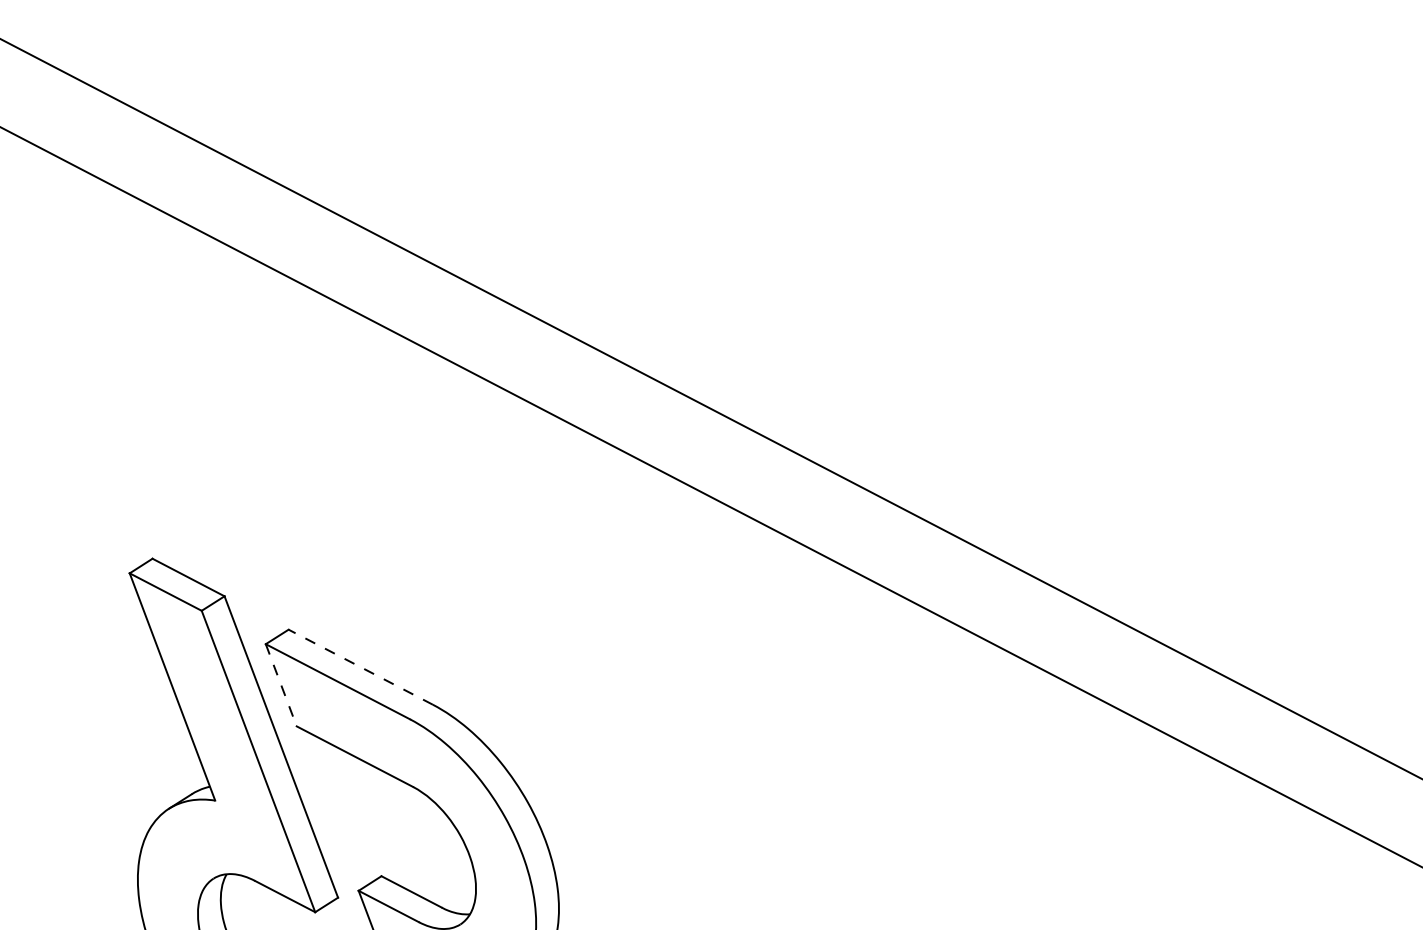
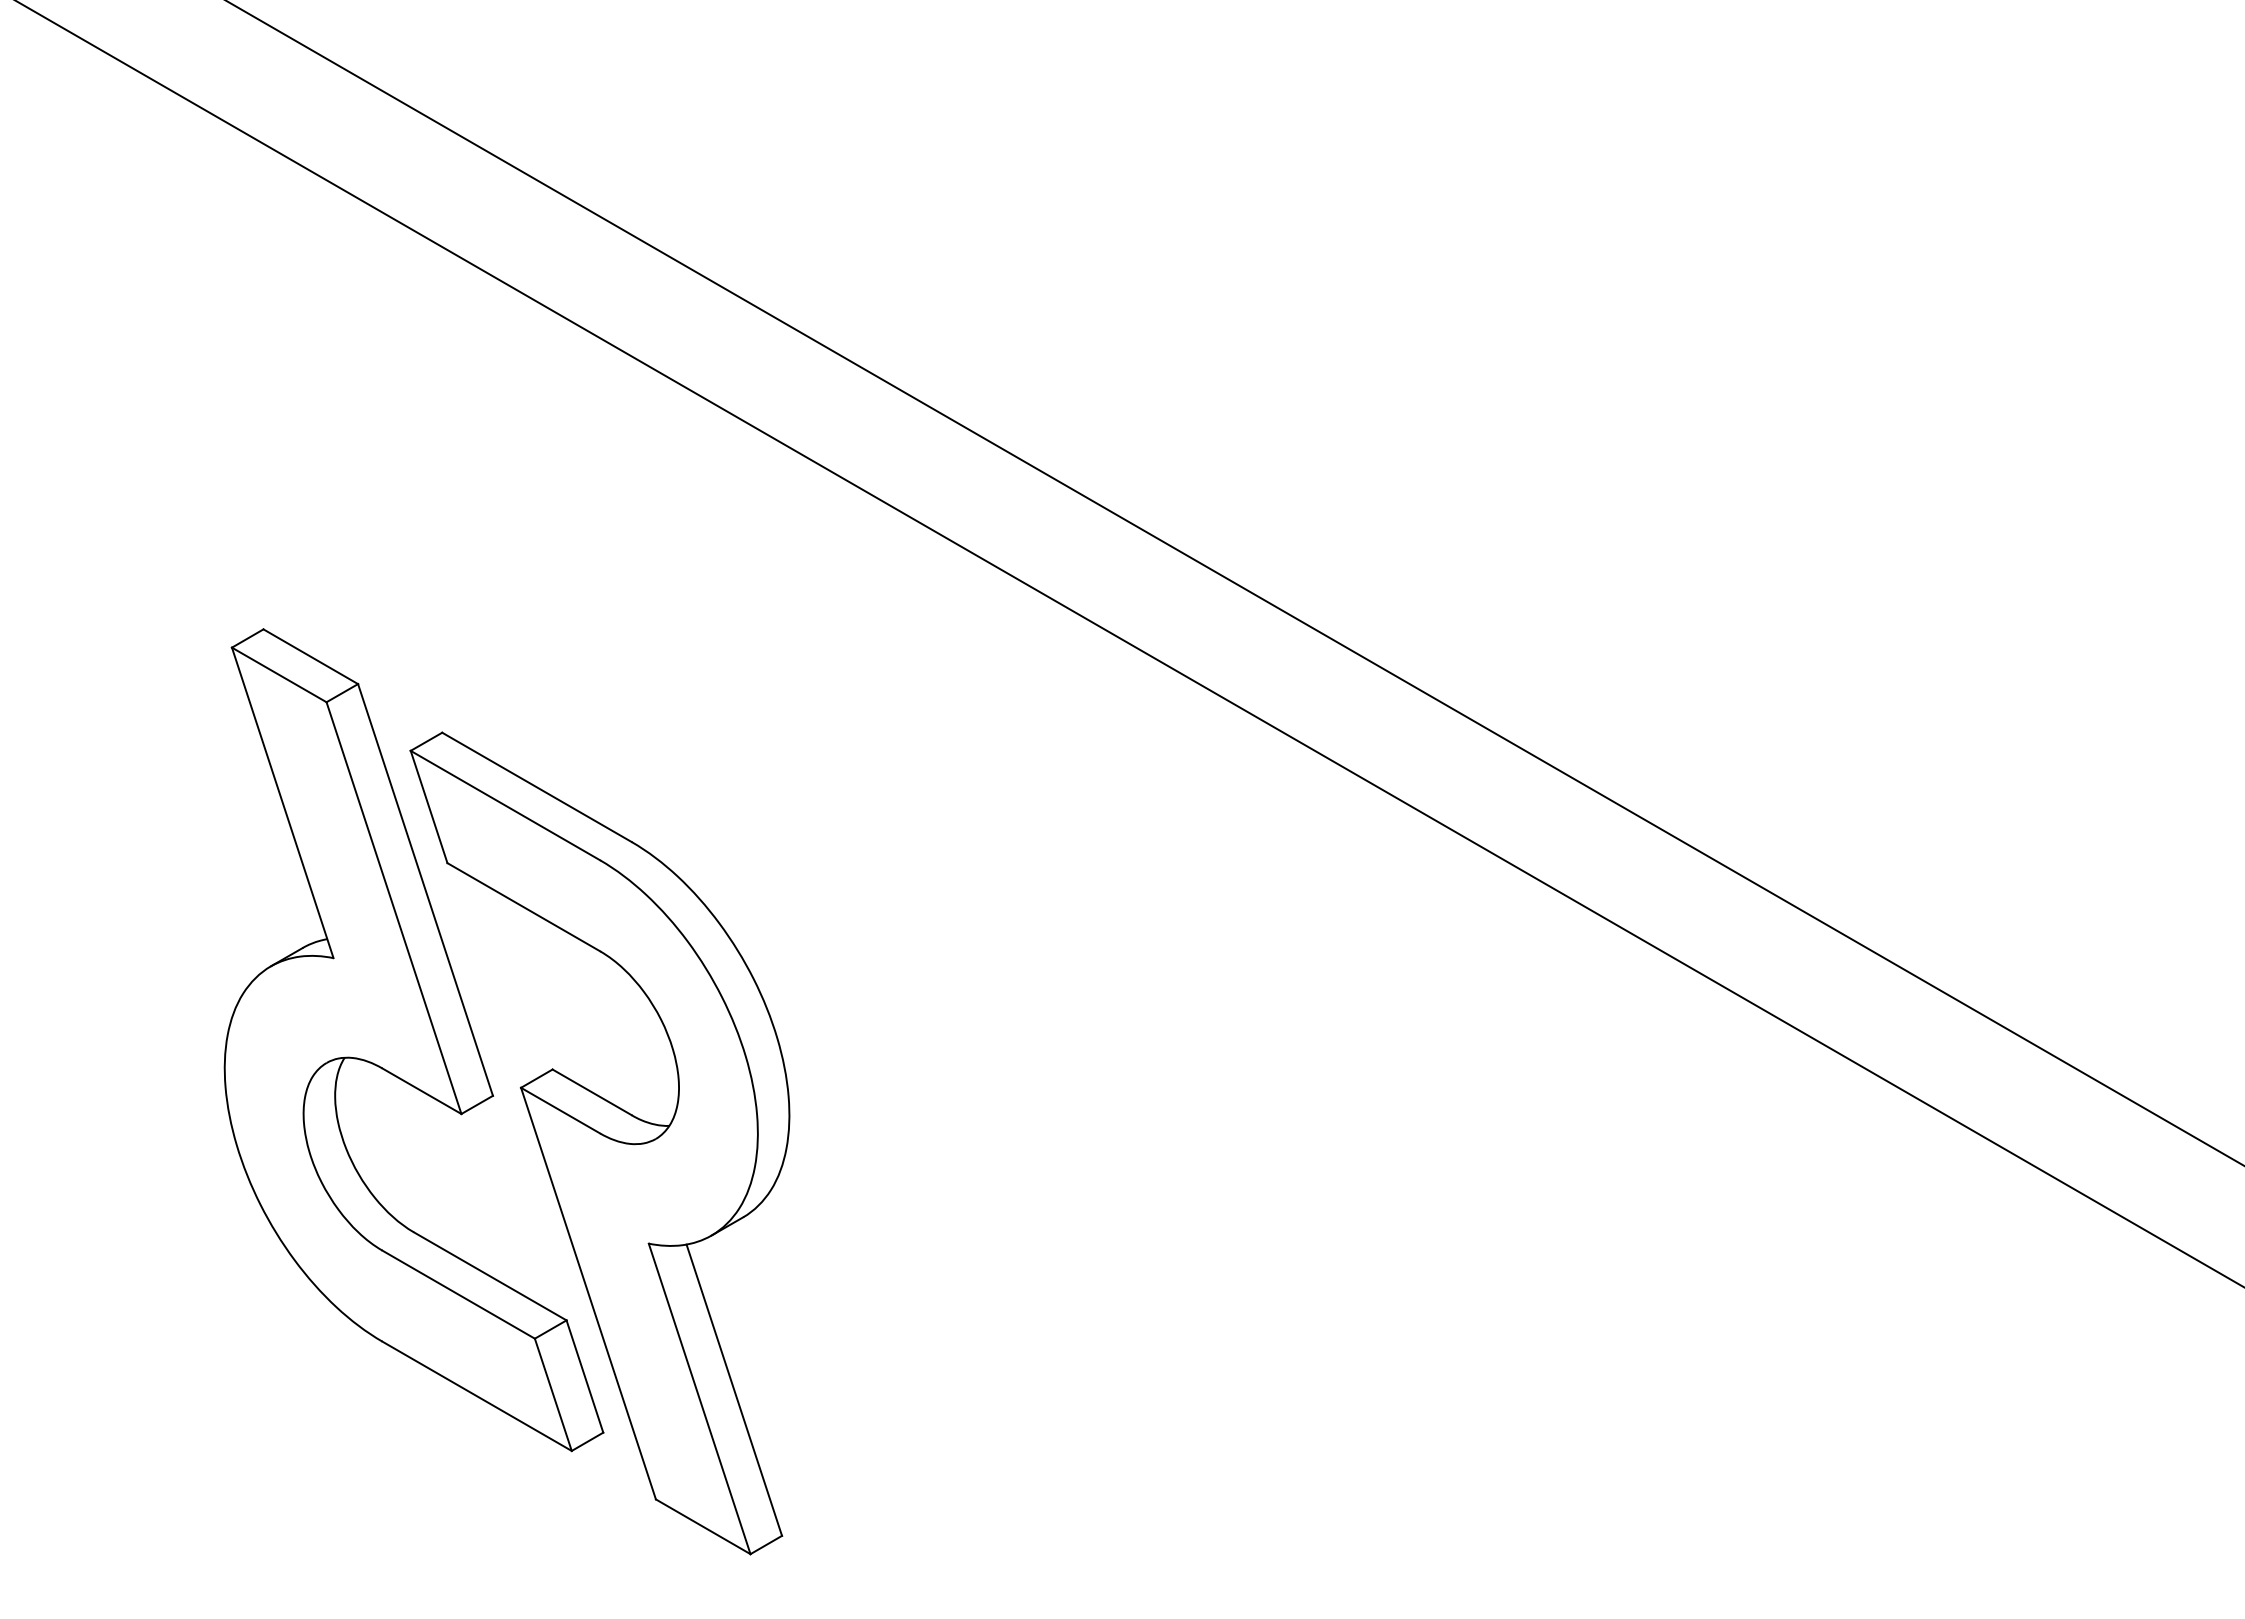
line: (360, 667) -> (536, 787), dashed -> solid
line: (281, 685) -> (429, 807), dashed -> solid

